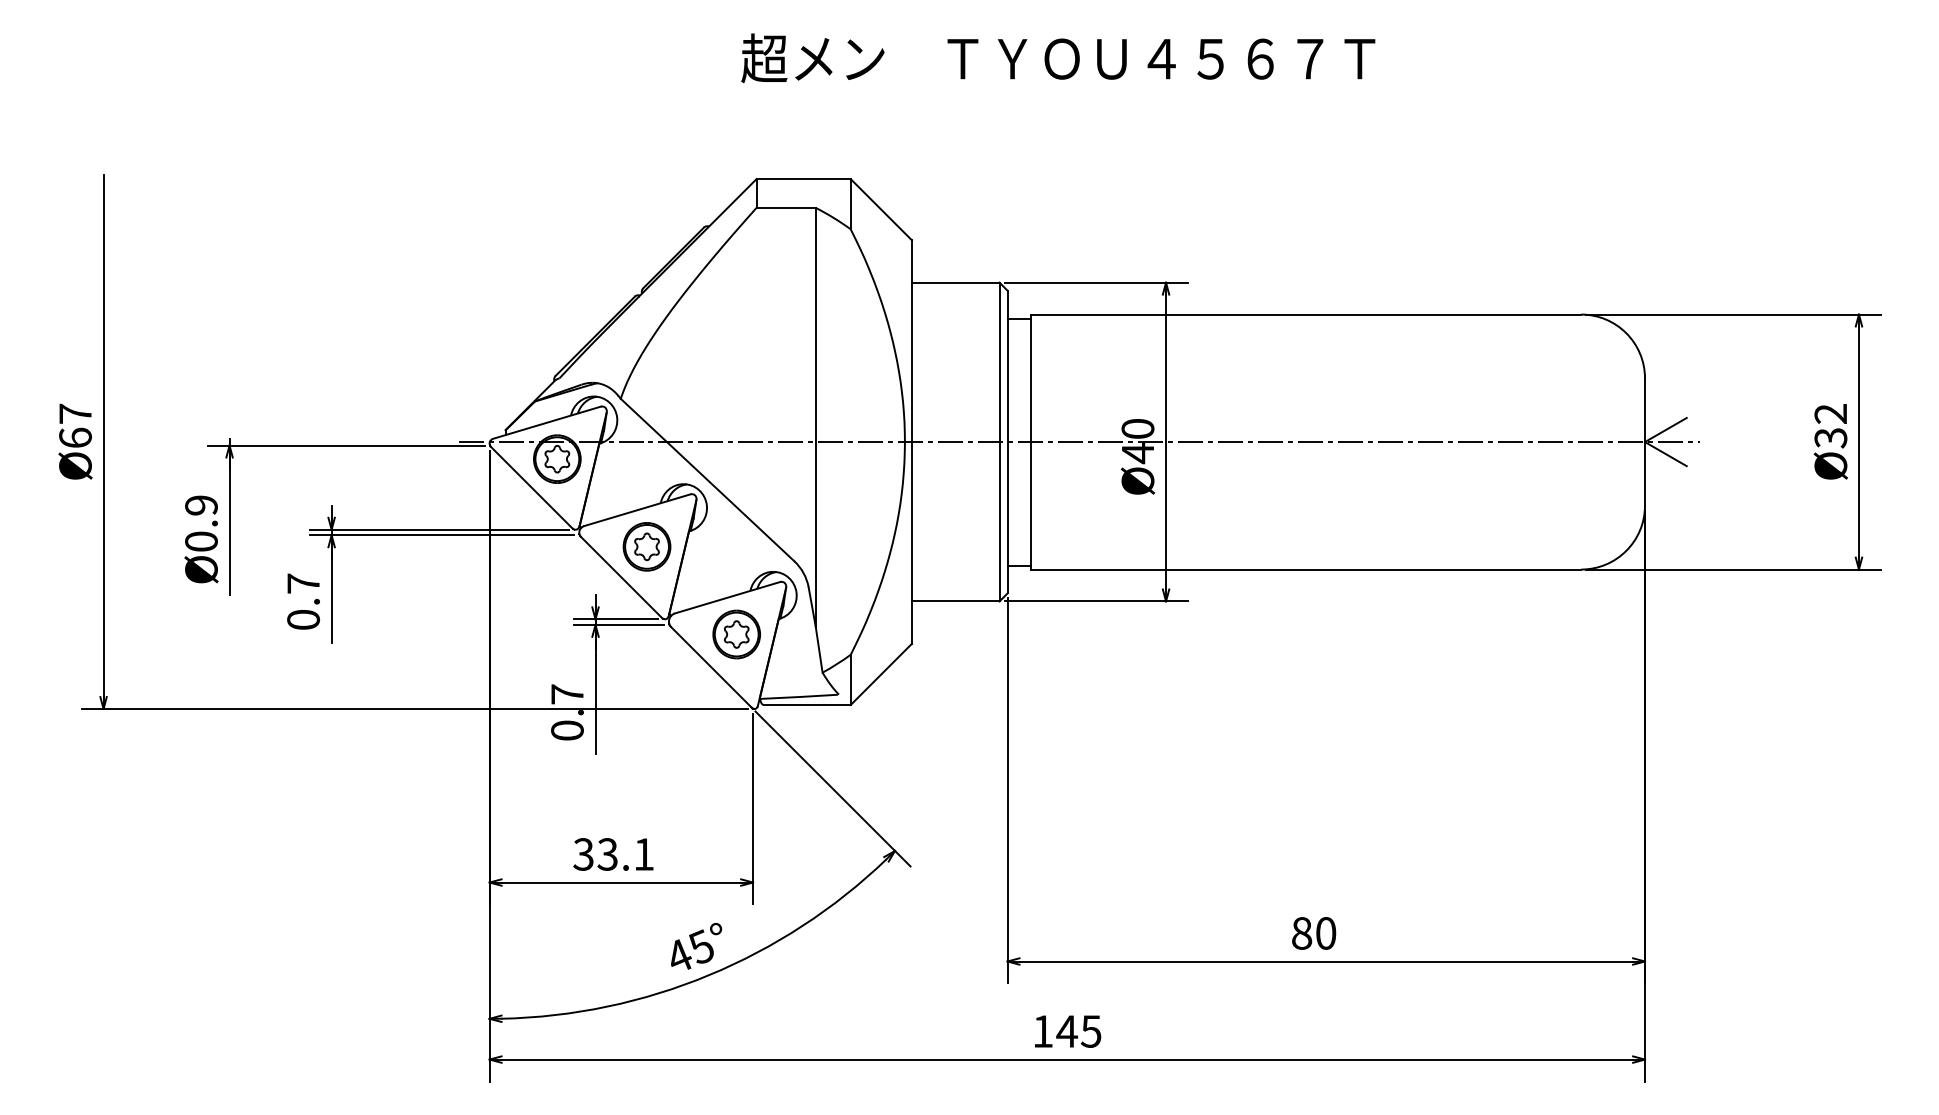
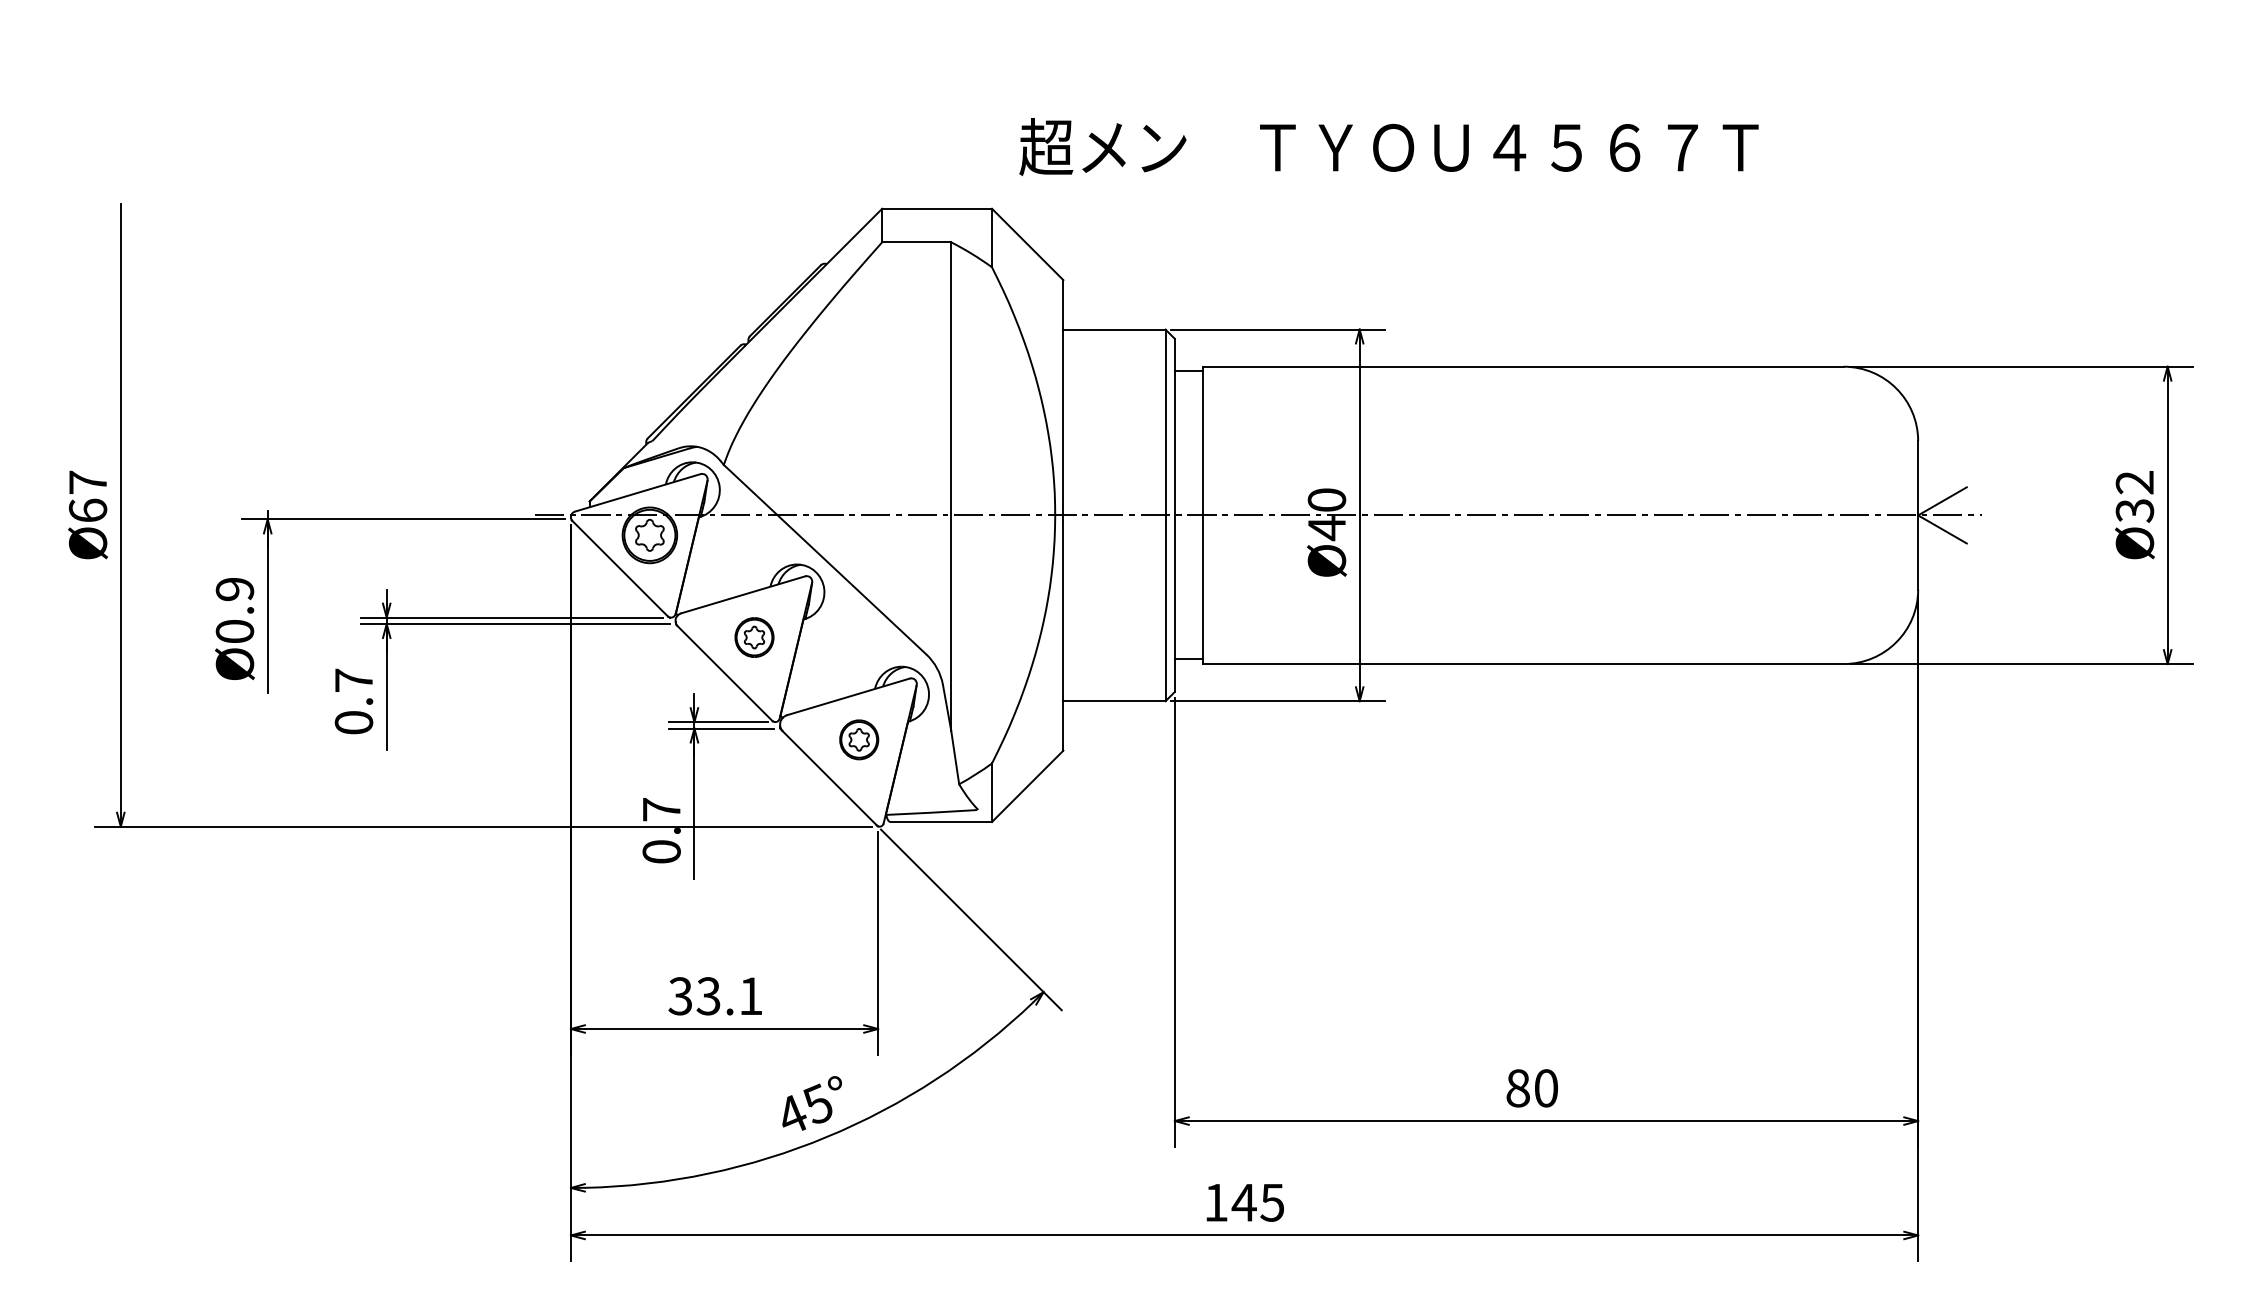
text: (1057, 57) -> (1388, 146), moved
part: (647, 546) -> (754, 637), size x0.7
part: (737, 634) -> (859, 739), size x0.7

